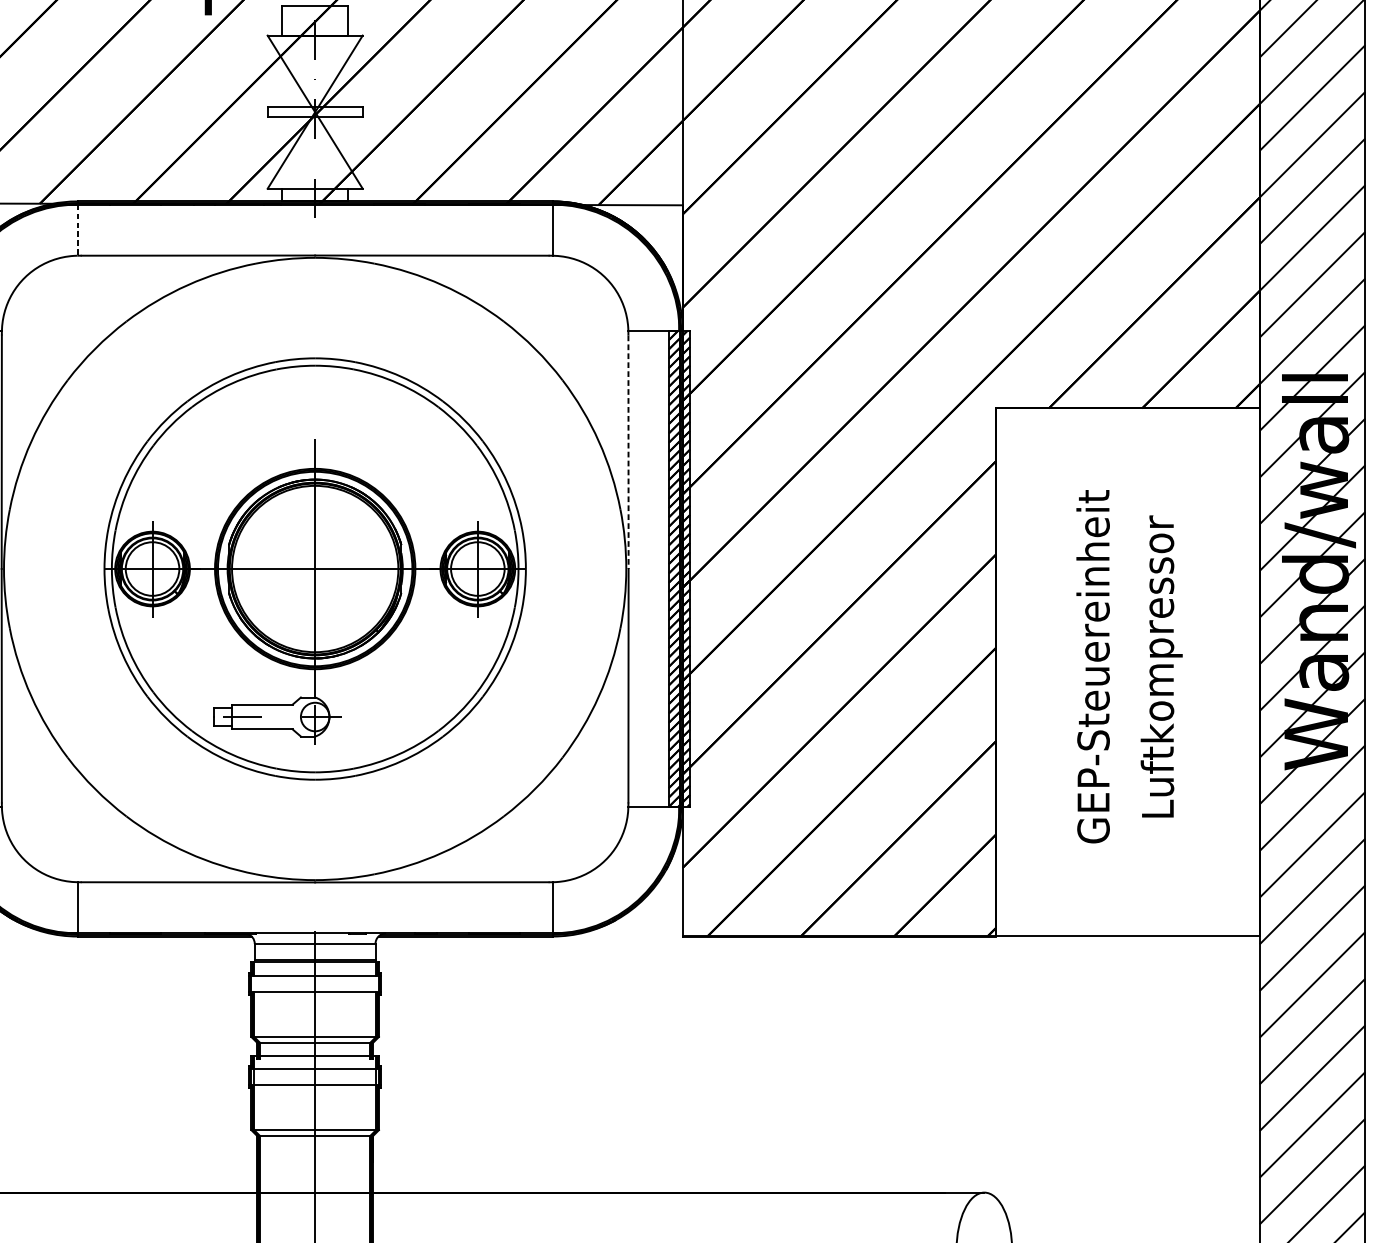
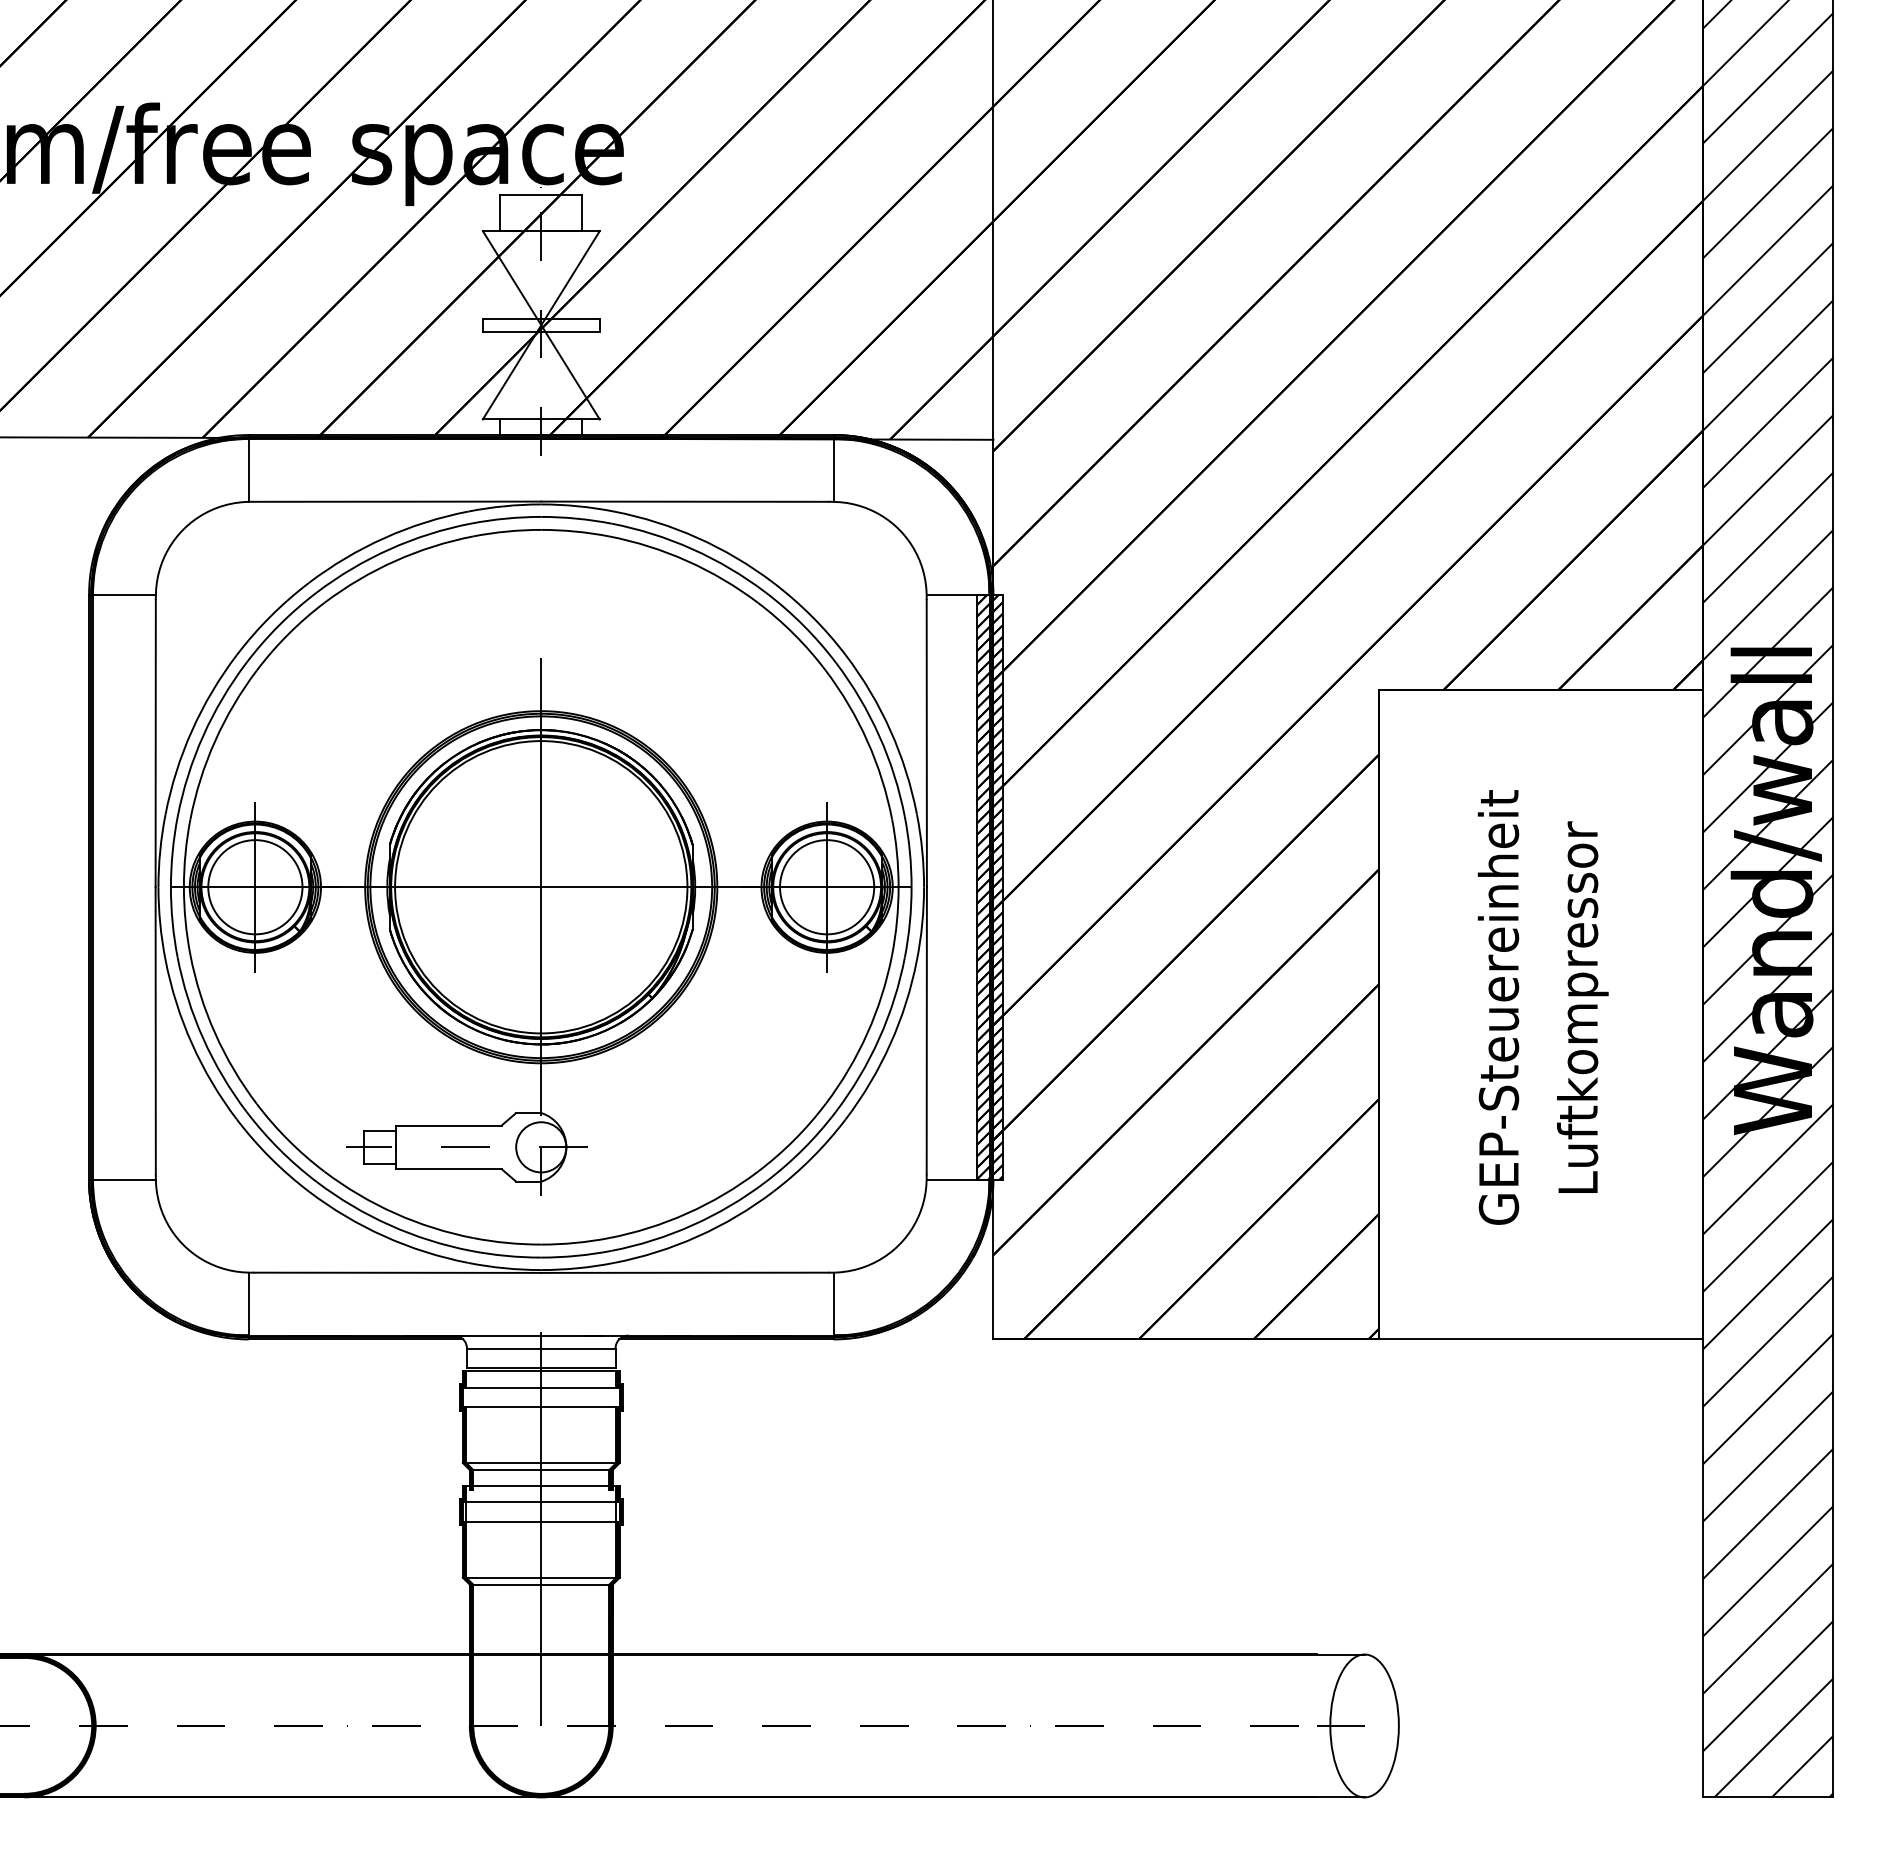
line: (77, 230) -> (248, 470), dashed -> solid
line: (628, 452) -> (926, 743), dashed -> solid
part: (315, 569) -> (541, 887), size x1.43

